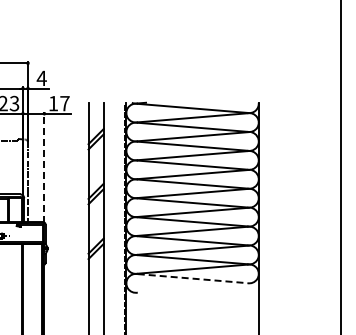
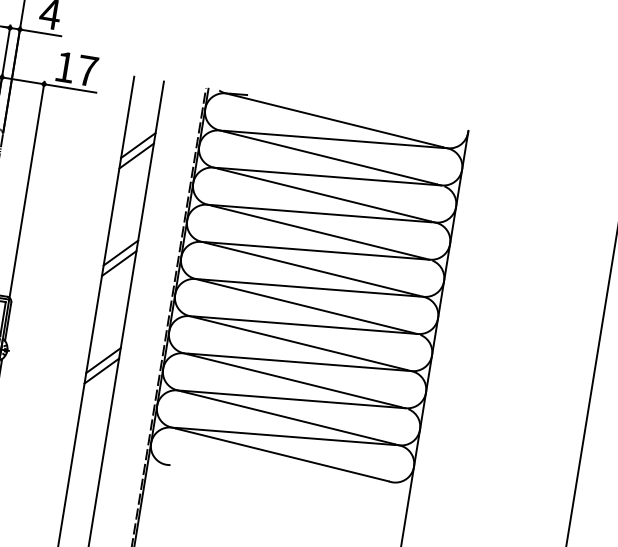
line: (44, 167) -> (27, 189), dashed -> solid
line: (193, 278) -> (284, 455), dashed -> solid

